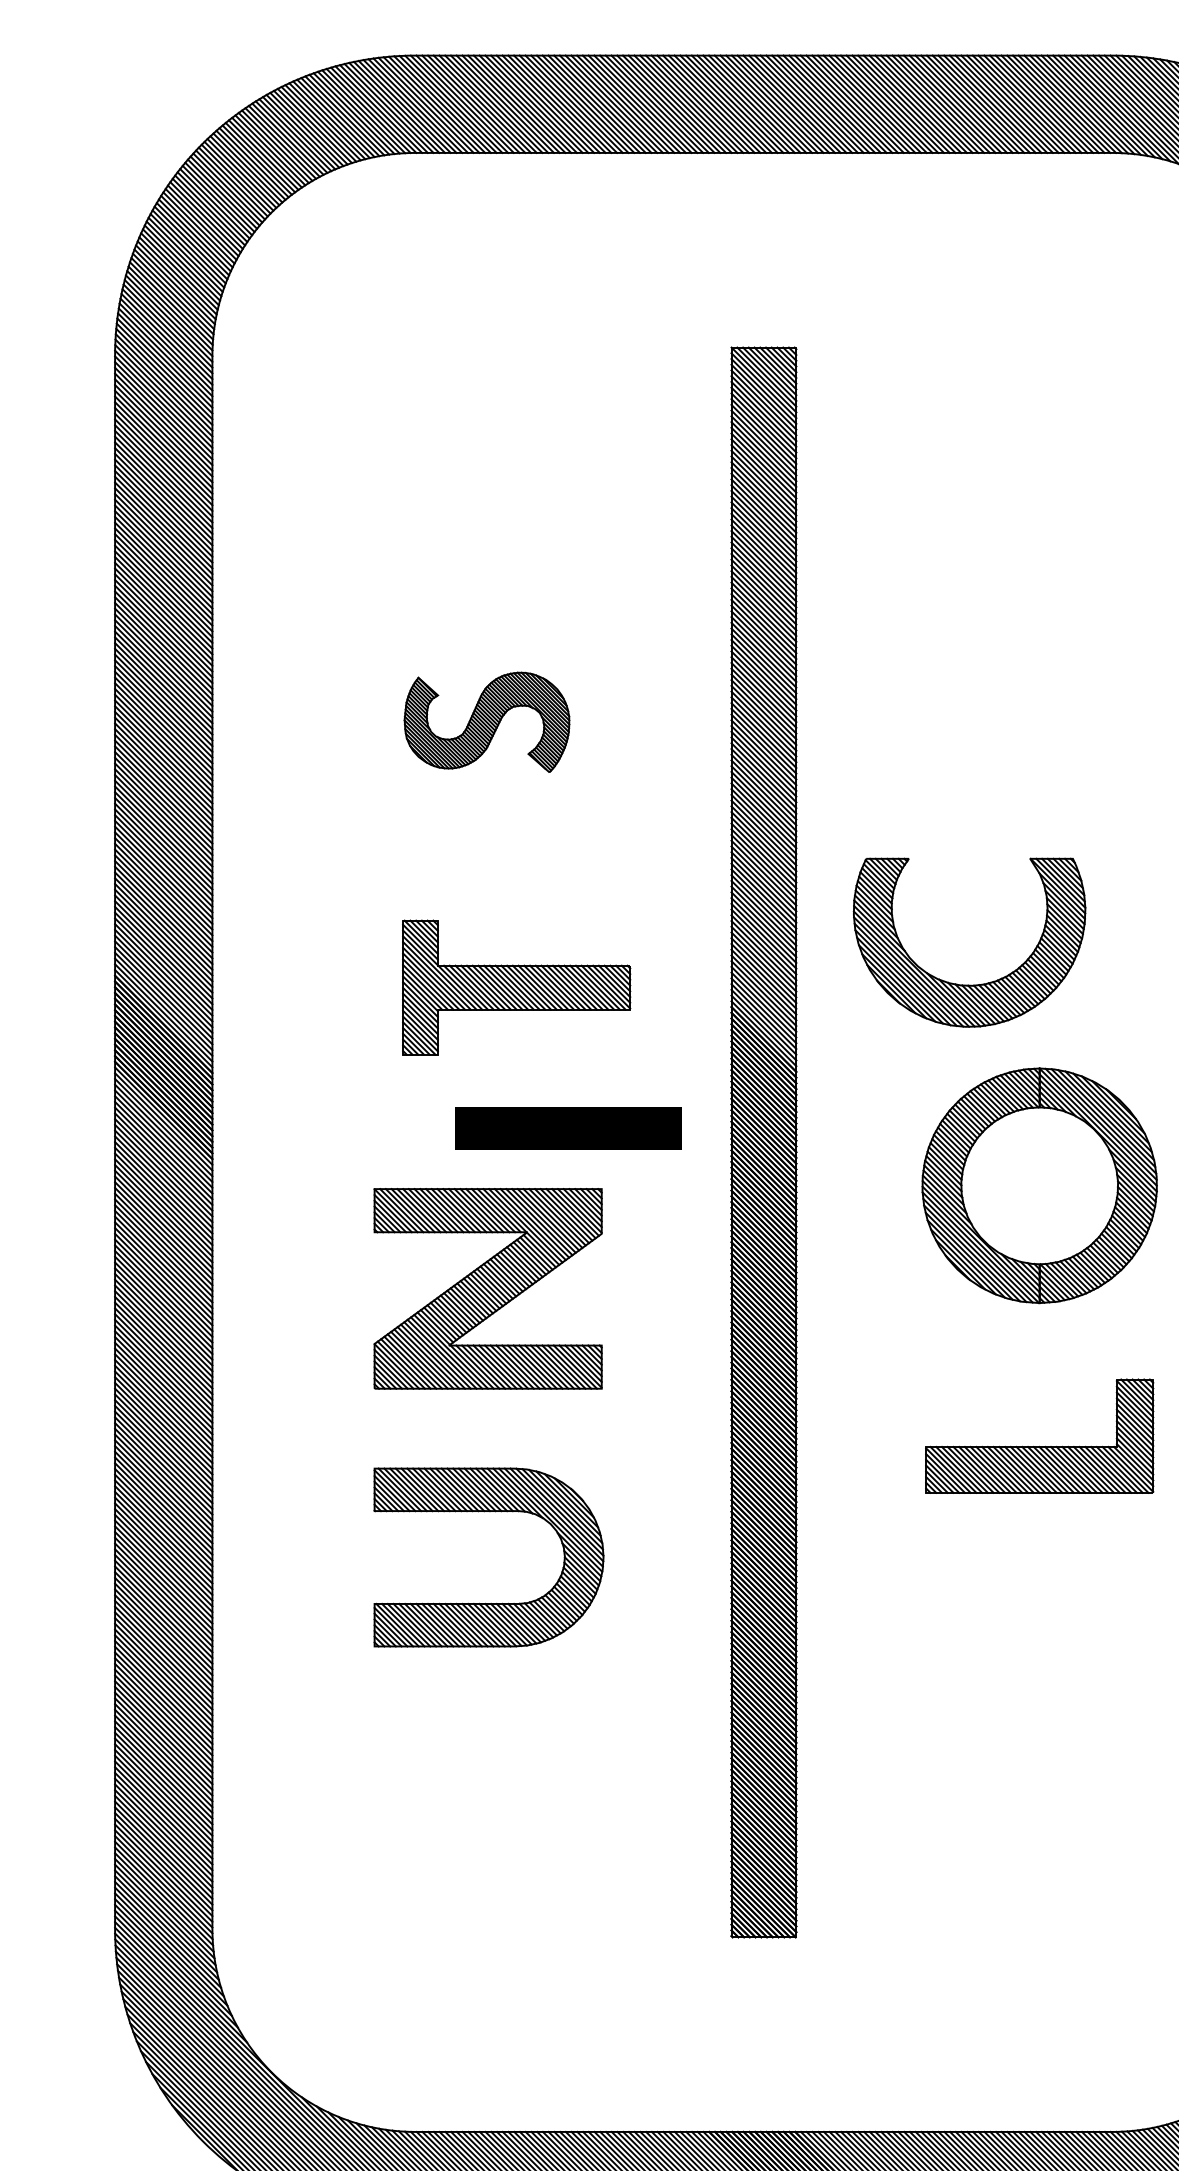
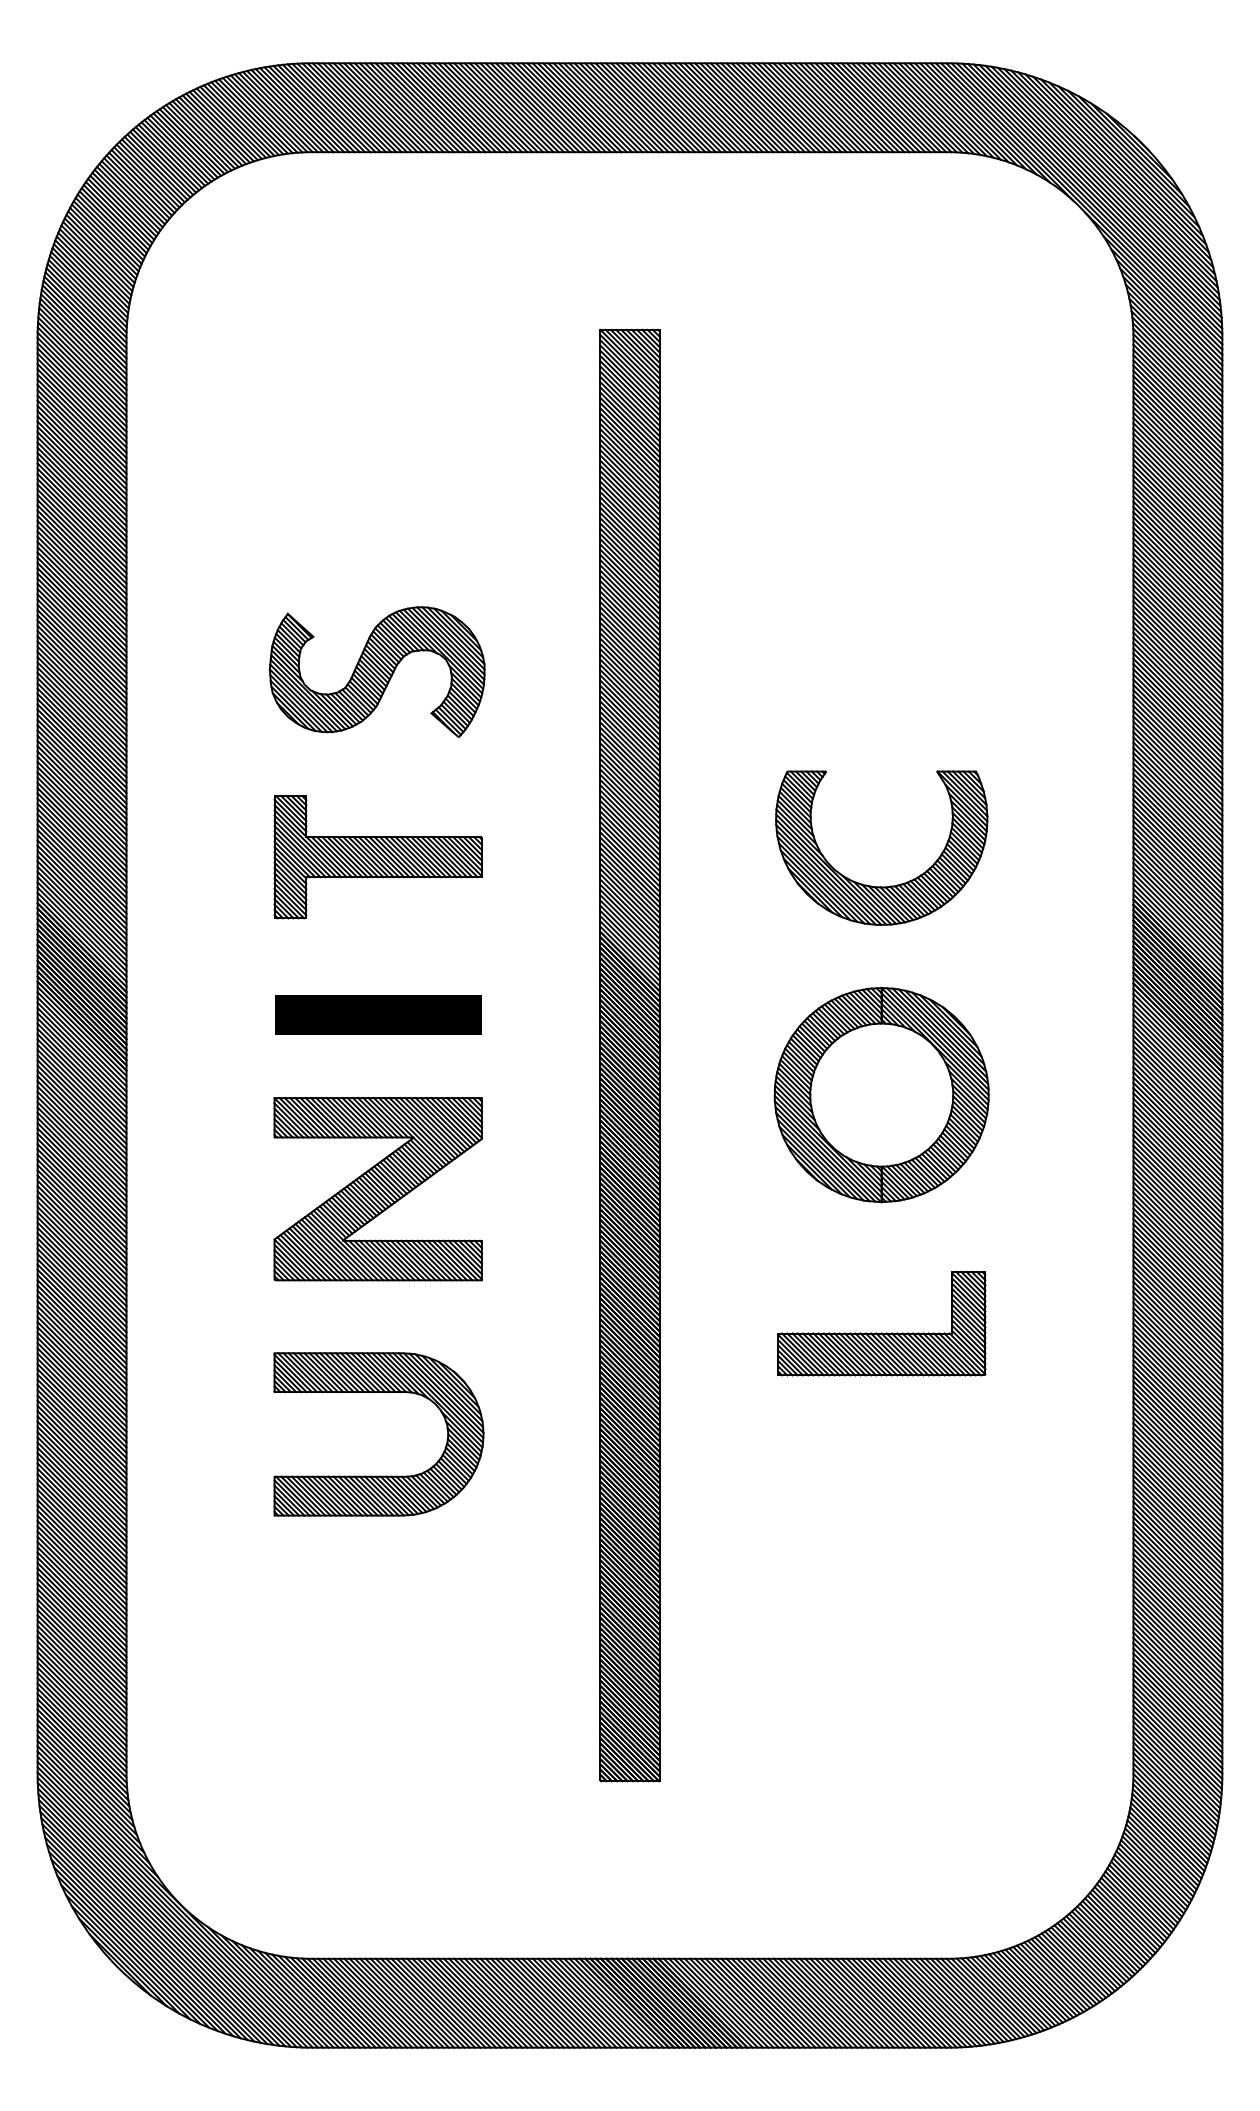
part: (486, 721) -> (376, 671), size x1.43
part: (969, 984) -> (881, 886), moved
part: (515, 988) -> (377, 857), moved
part: (568, 1128) -> (378, 1014), moved

